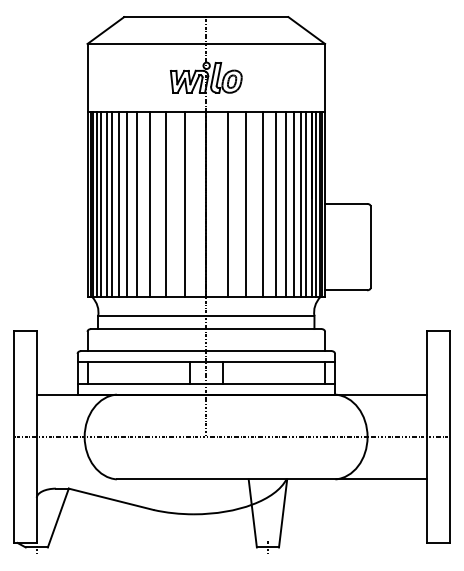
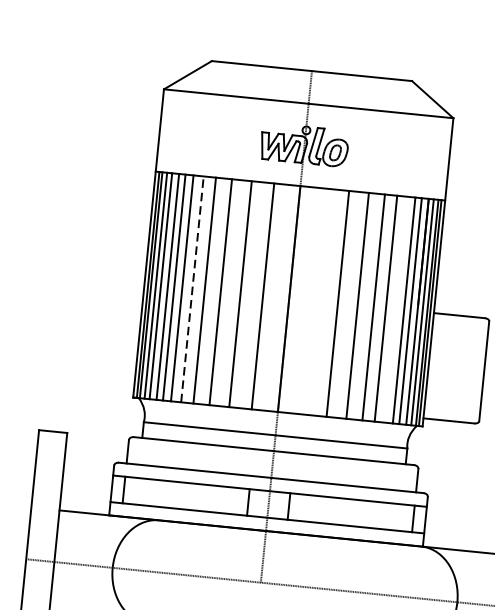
line: (227, 203) -> (315, 300), removed
line: (294, 203) -> (396, 308), removed
line: (126, 204) -> (191, 289), solid -> dashed

